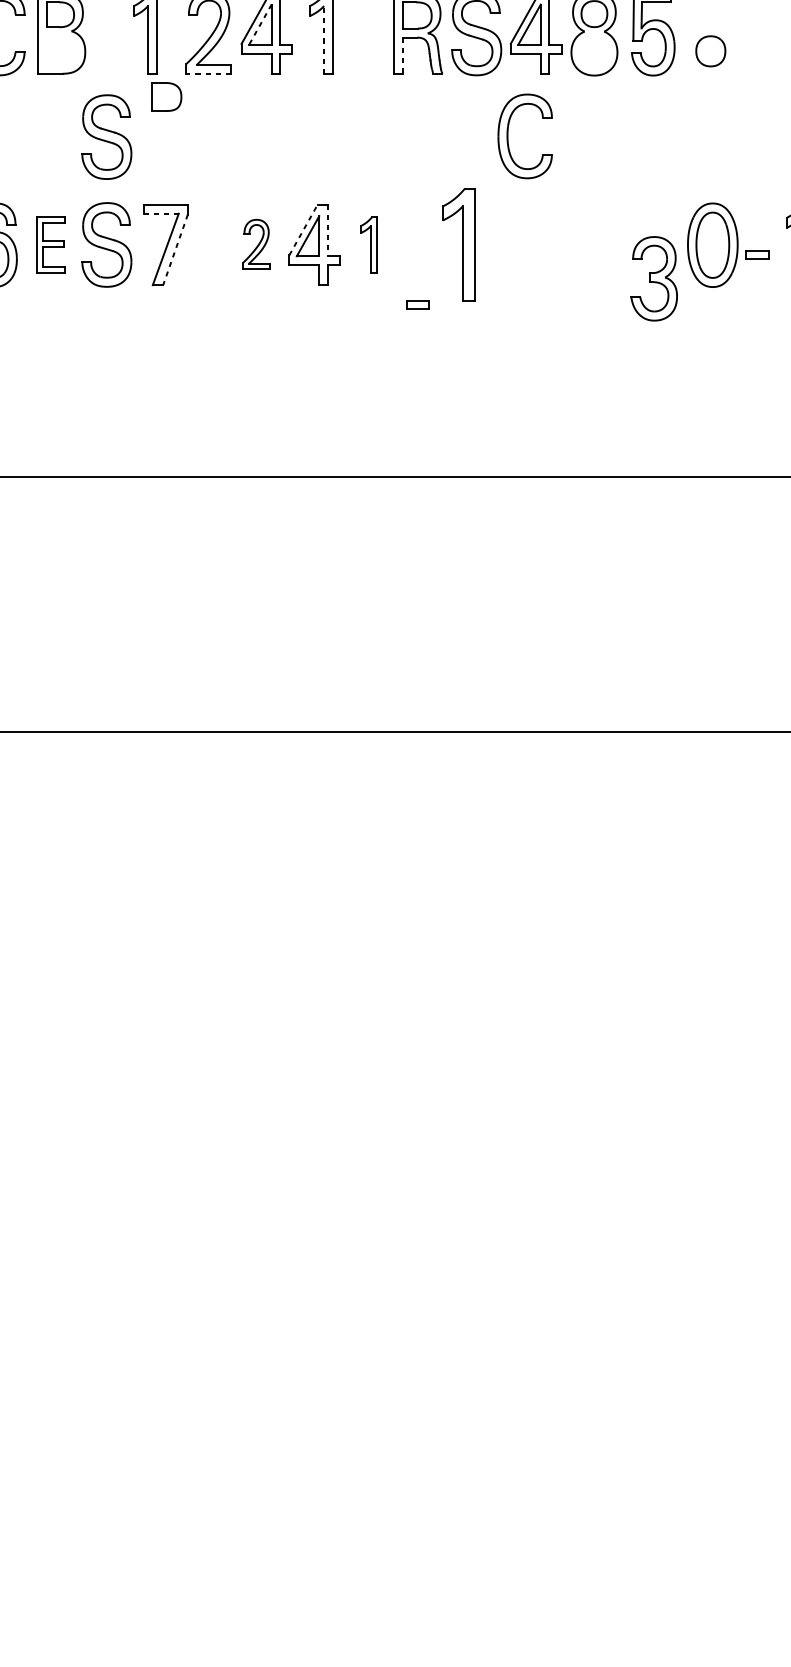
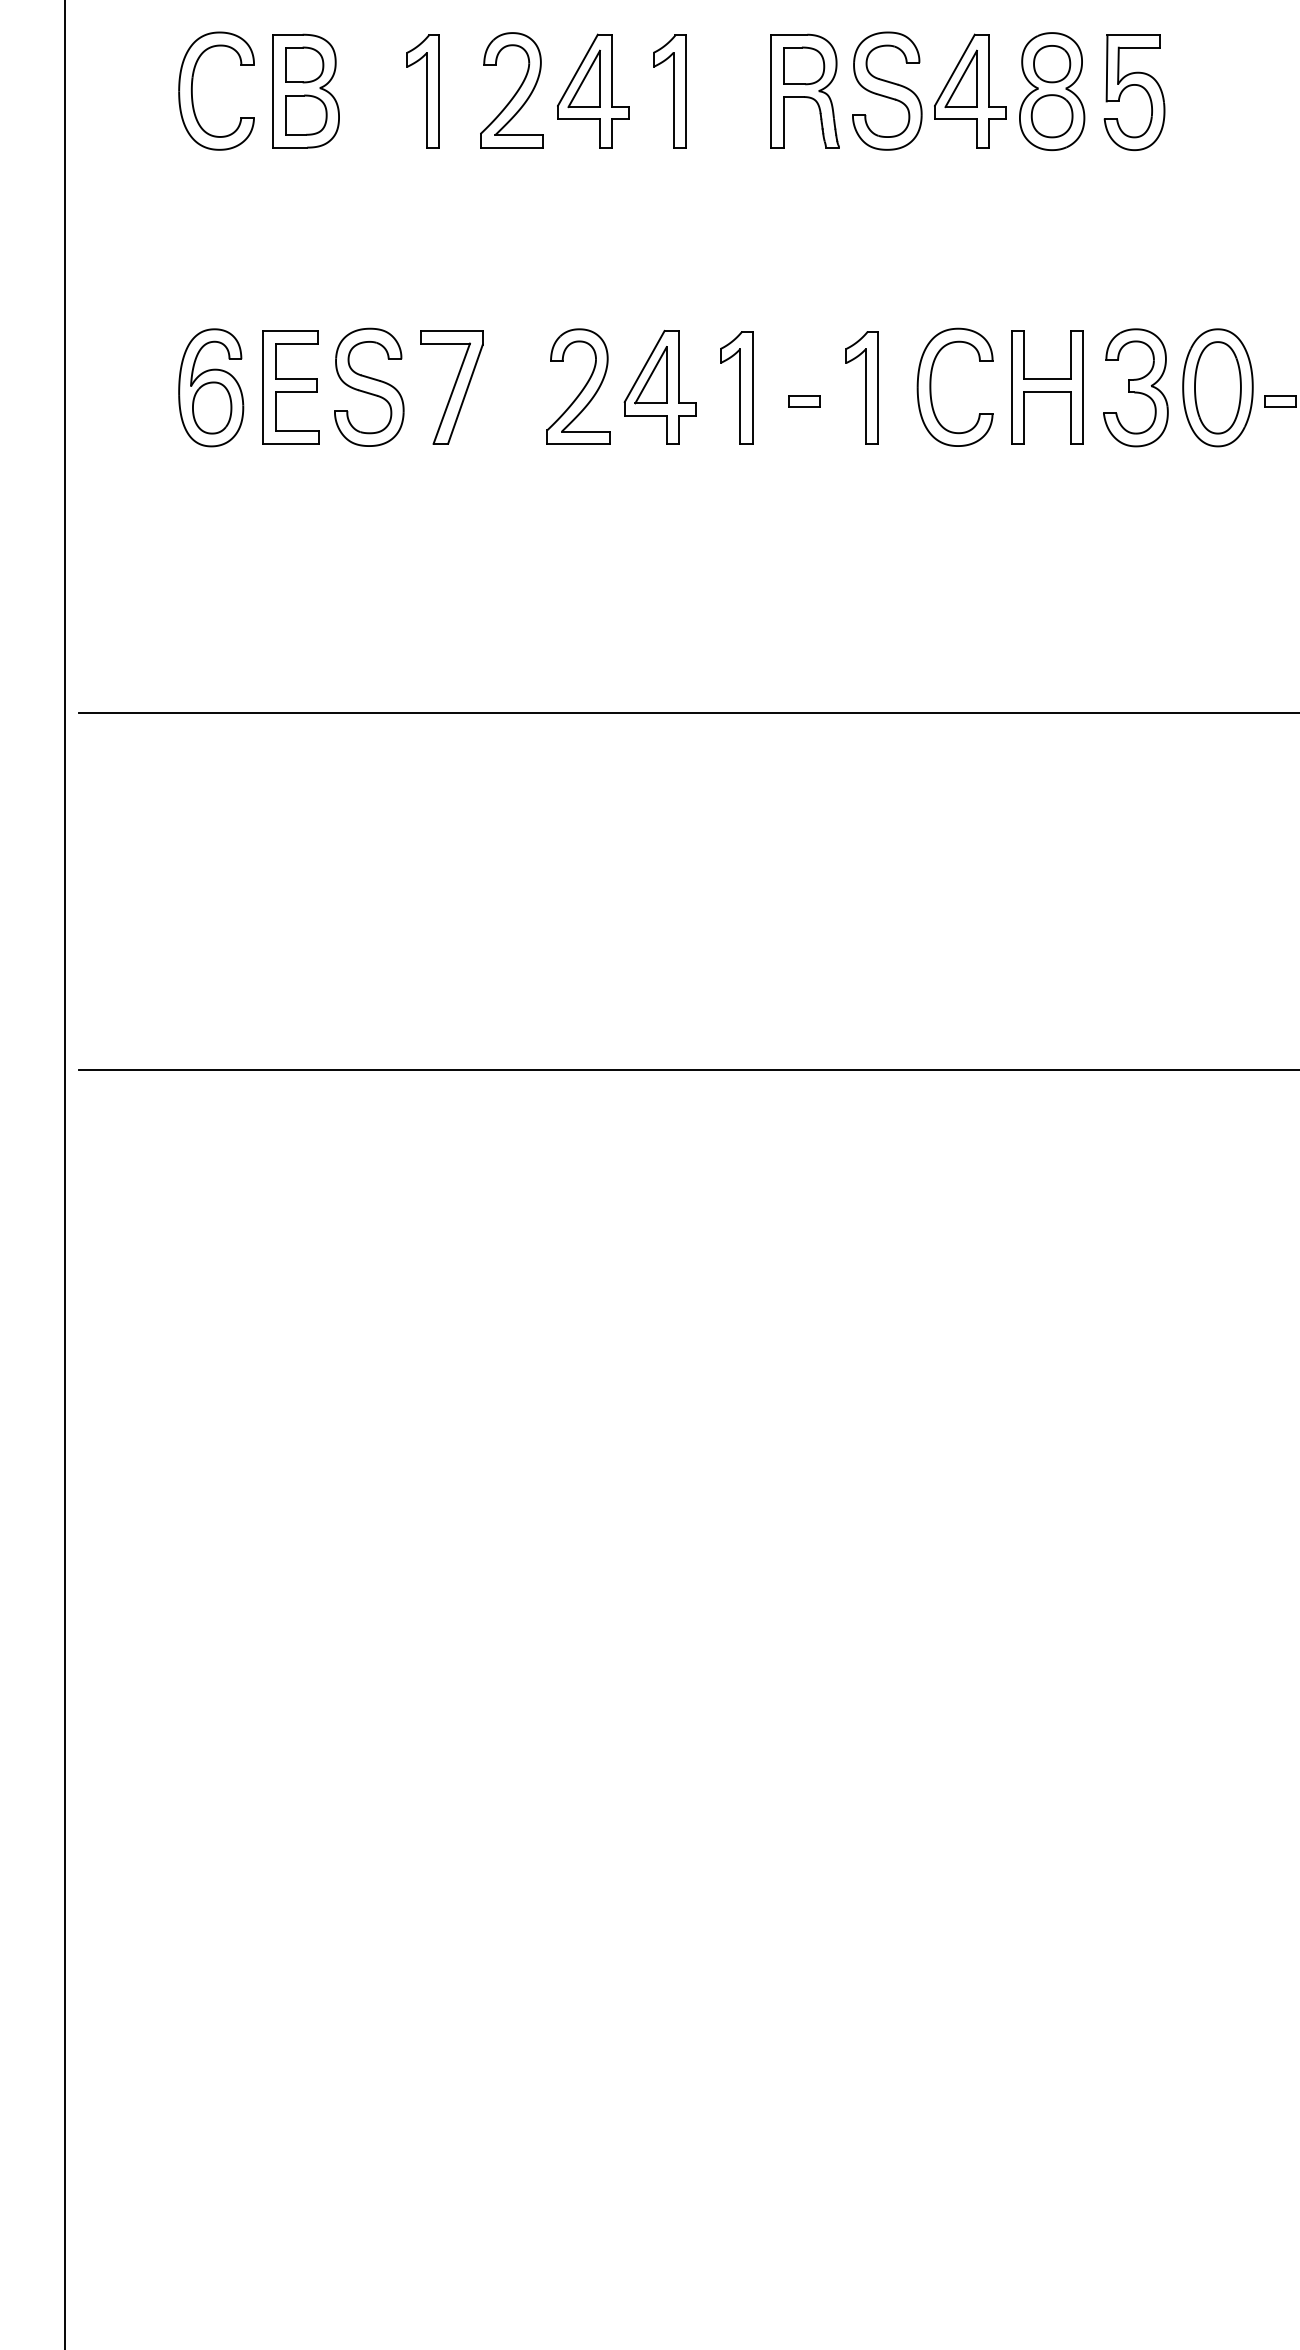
line: (260, 25) -> (584, 79), dashed -> solid
line: (324, 39) -> (673, 99), dashed -> solid
part: (710, 51) -> (1051, 116), moved
line: (402, 55) -> (783, 122), dashed -> solid
line: (208, 73) -> (511, 147), dashed -> solid
part: (167, 96) -> (306, 114), moved
part: (508, 135) -> (931, 386), moved
part: (107, 136) -> (369, 235), removed
line: (161, 213) -> (445, 343), dashed -> solid
line: (303, 230) -> (644, 366), dashed -> solid
line: (327, 230) -> (678, 367), dashed -> solid
part: (256, 244) -> (578, 386), size x1.67
part: (50, 245) -> (290, 387), size x1.43
part: (369, 245) -> (736, 387), size x1.43
part: (458, 245) -> (861, 387), size x0.71
part: (591, 245) -> (1047, 387), added
line: (175, 250) -> (465, 394), dashed -> solid
part: (653, 278) -> (1135, 387), moved
part: (417, 305) -> (804, 401), moved

